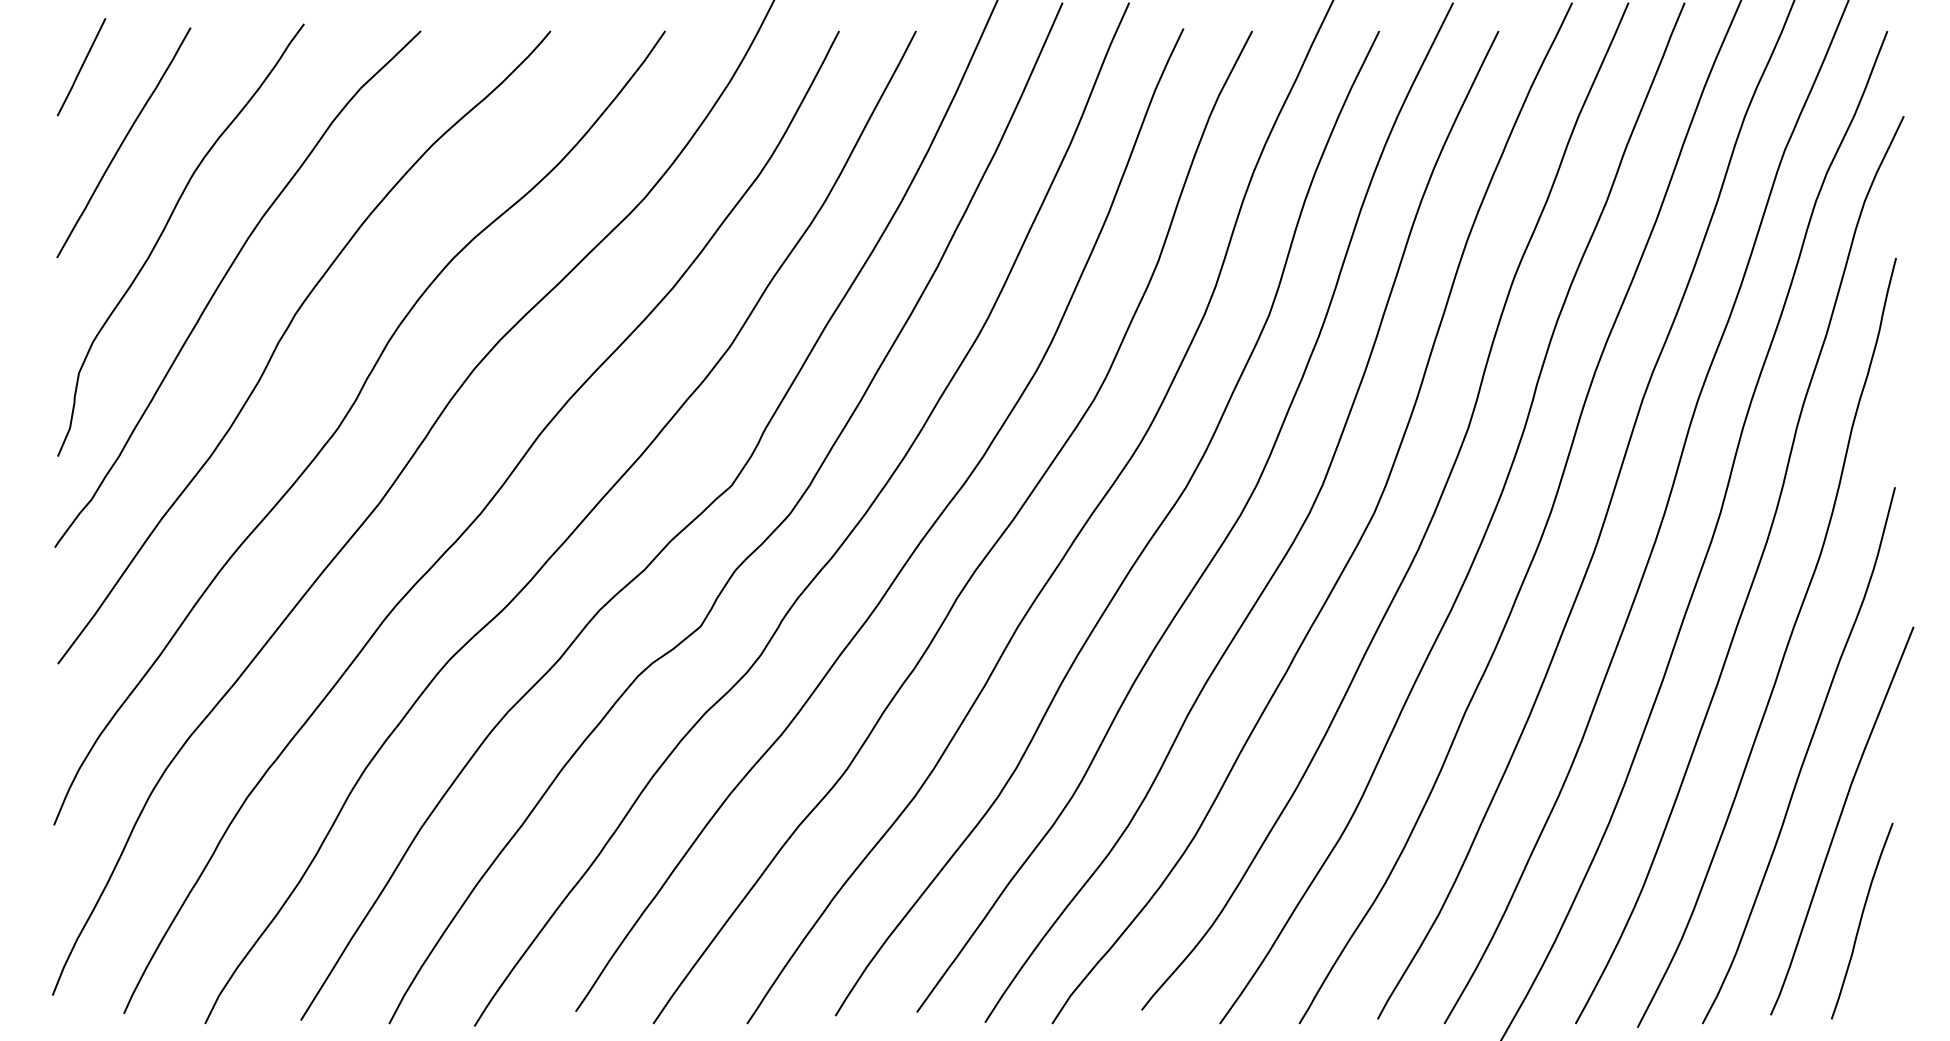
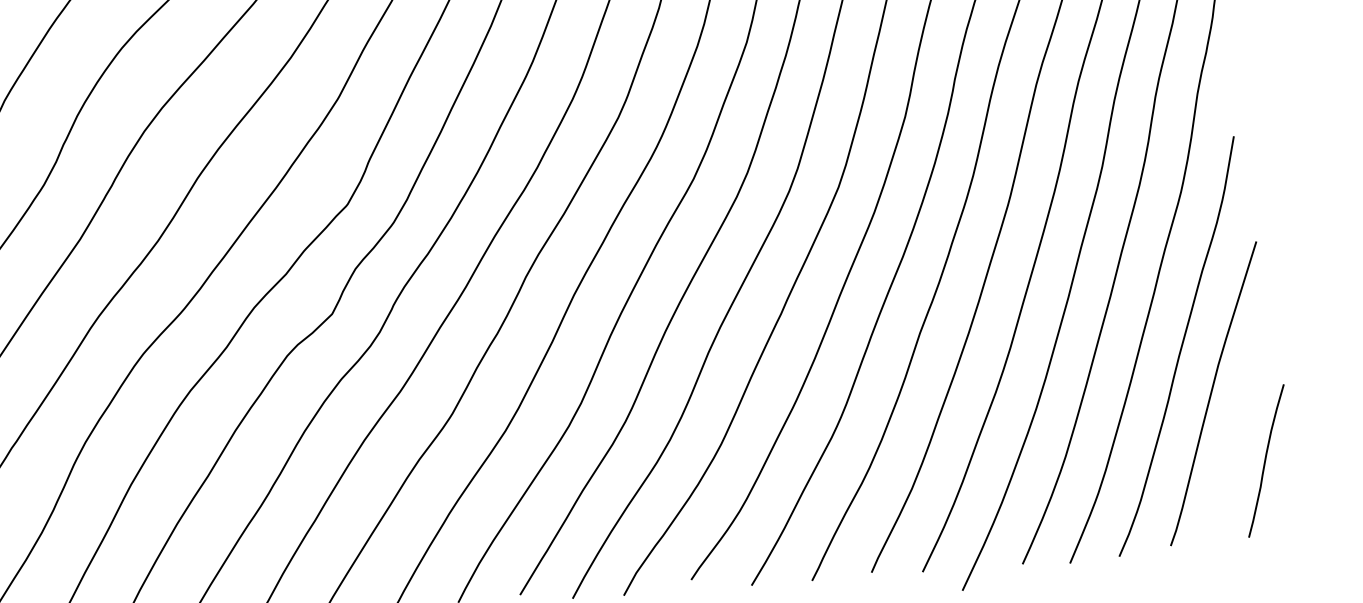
curve: (1861, 920) -> (1265, 460), moved

